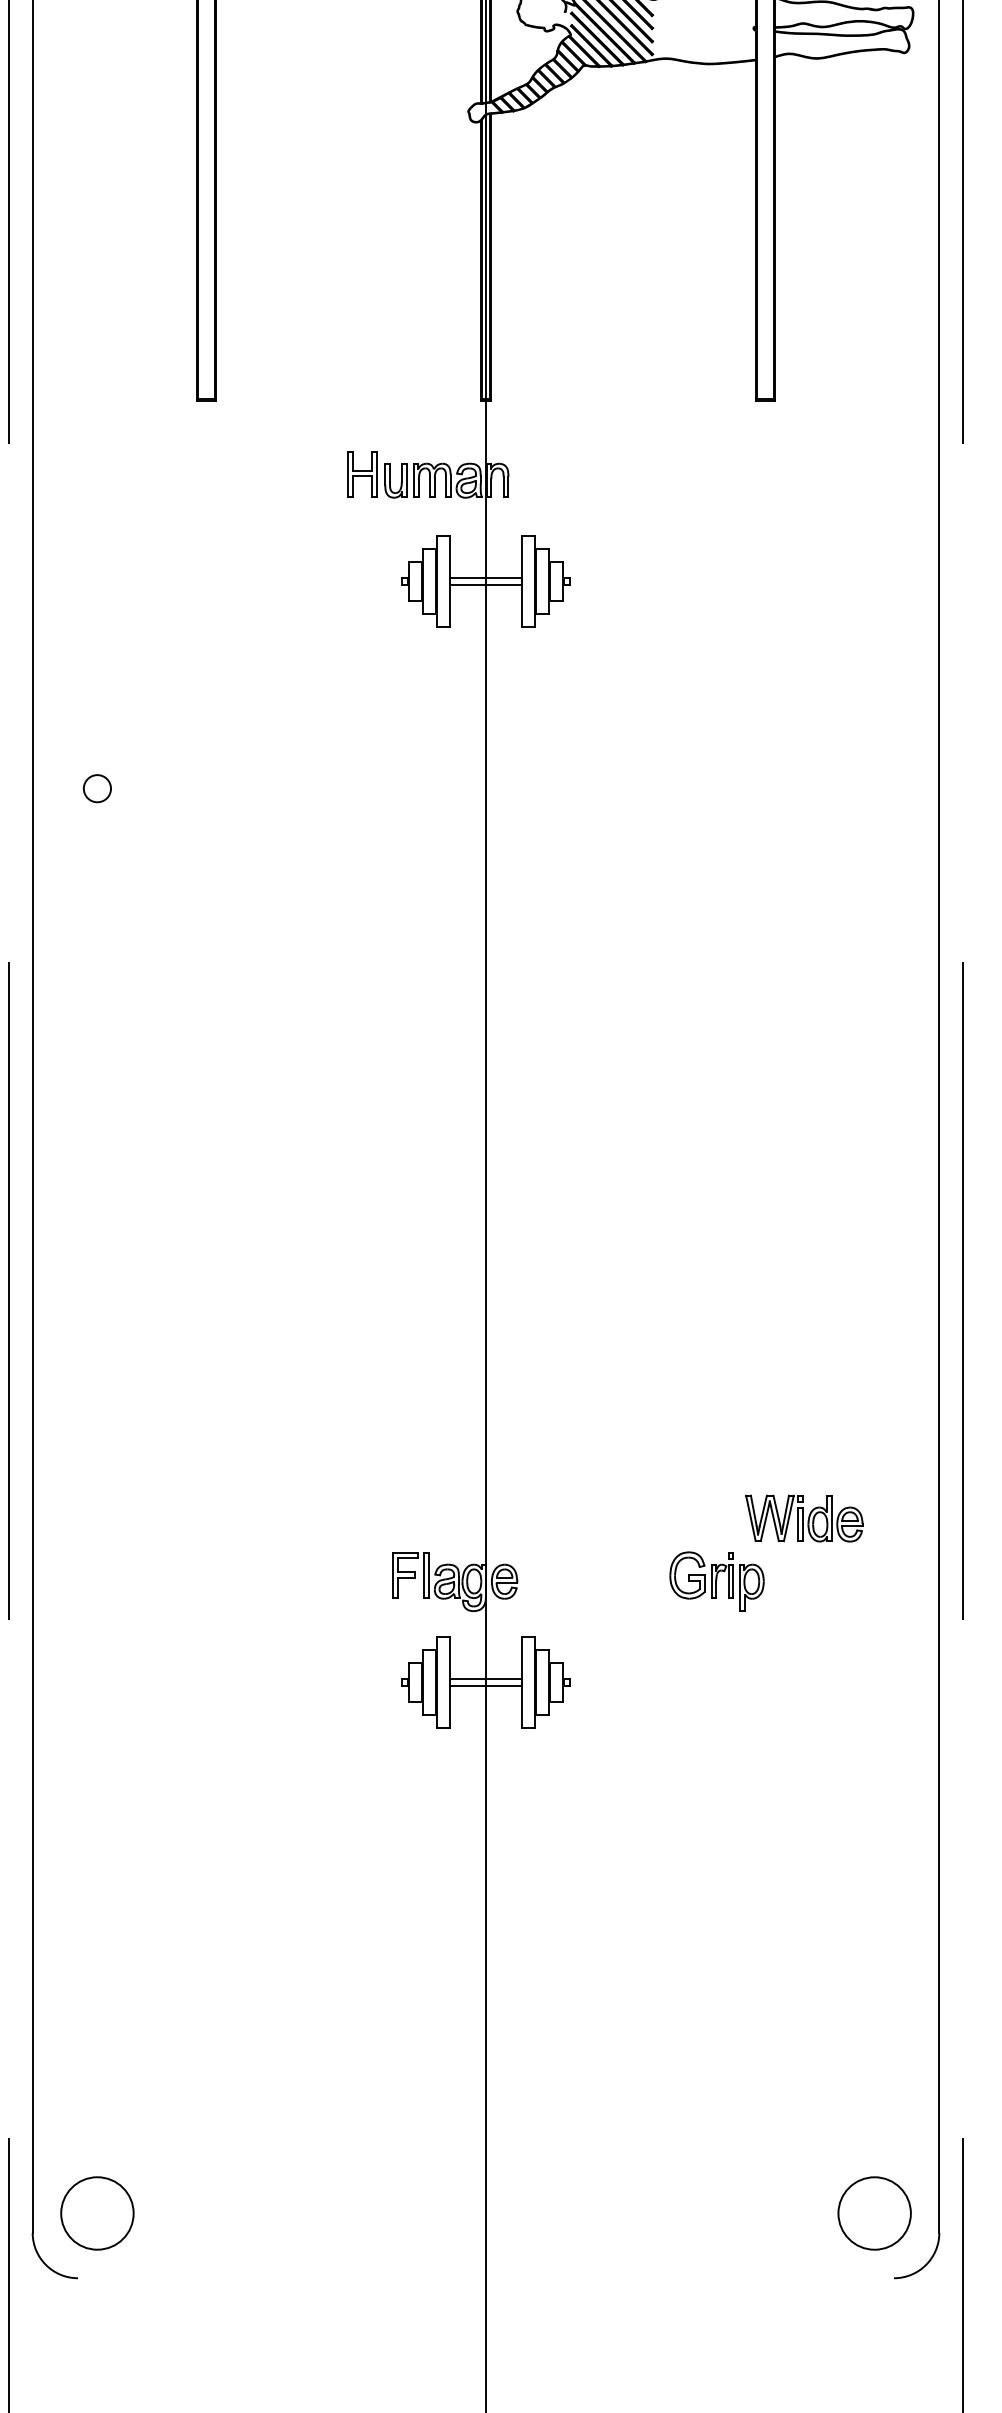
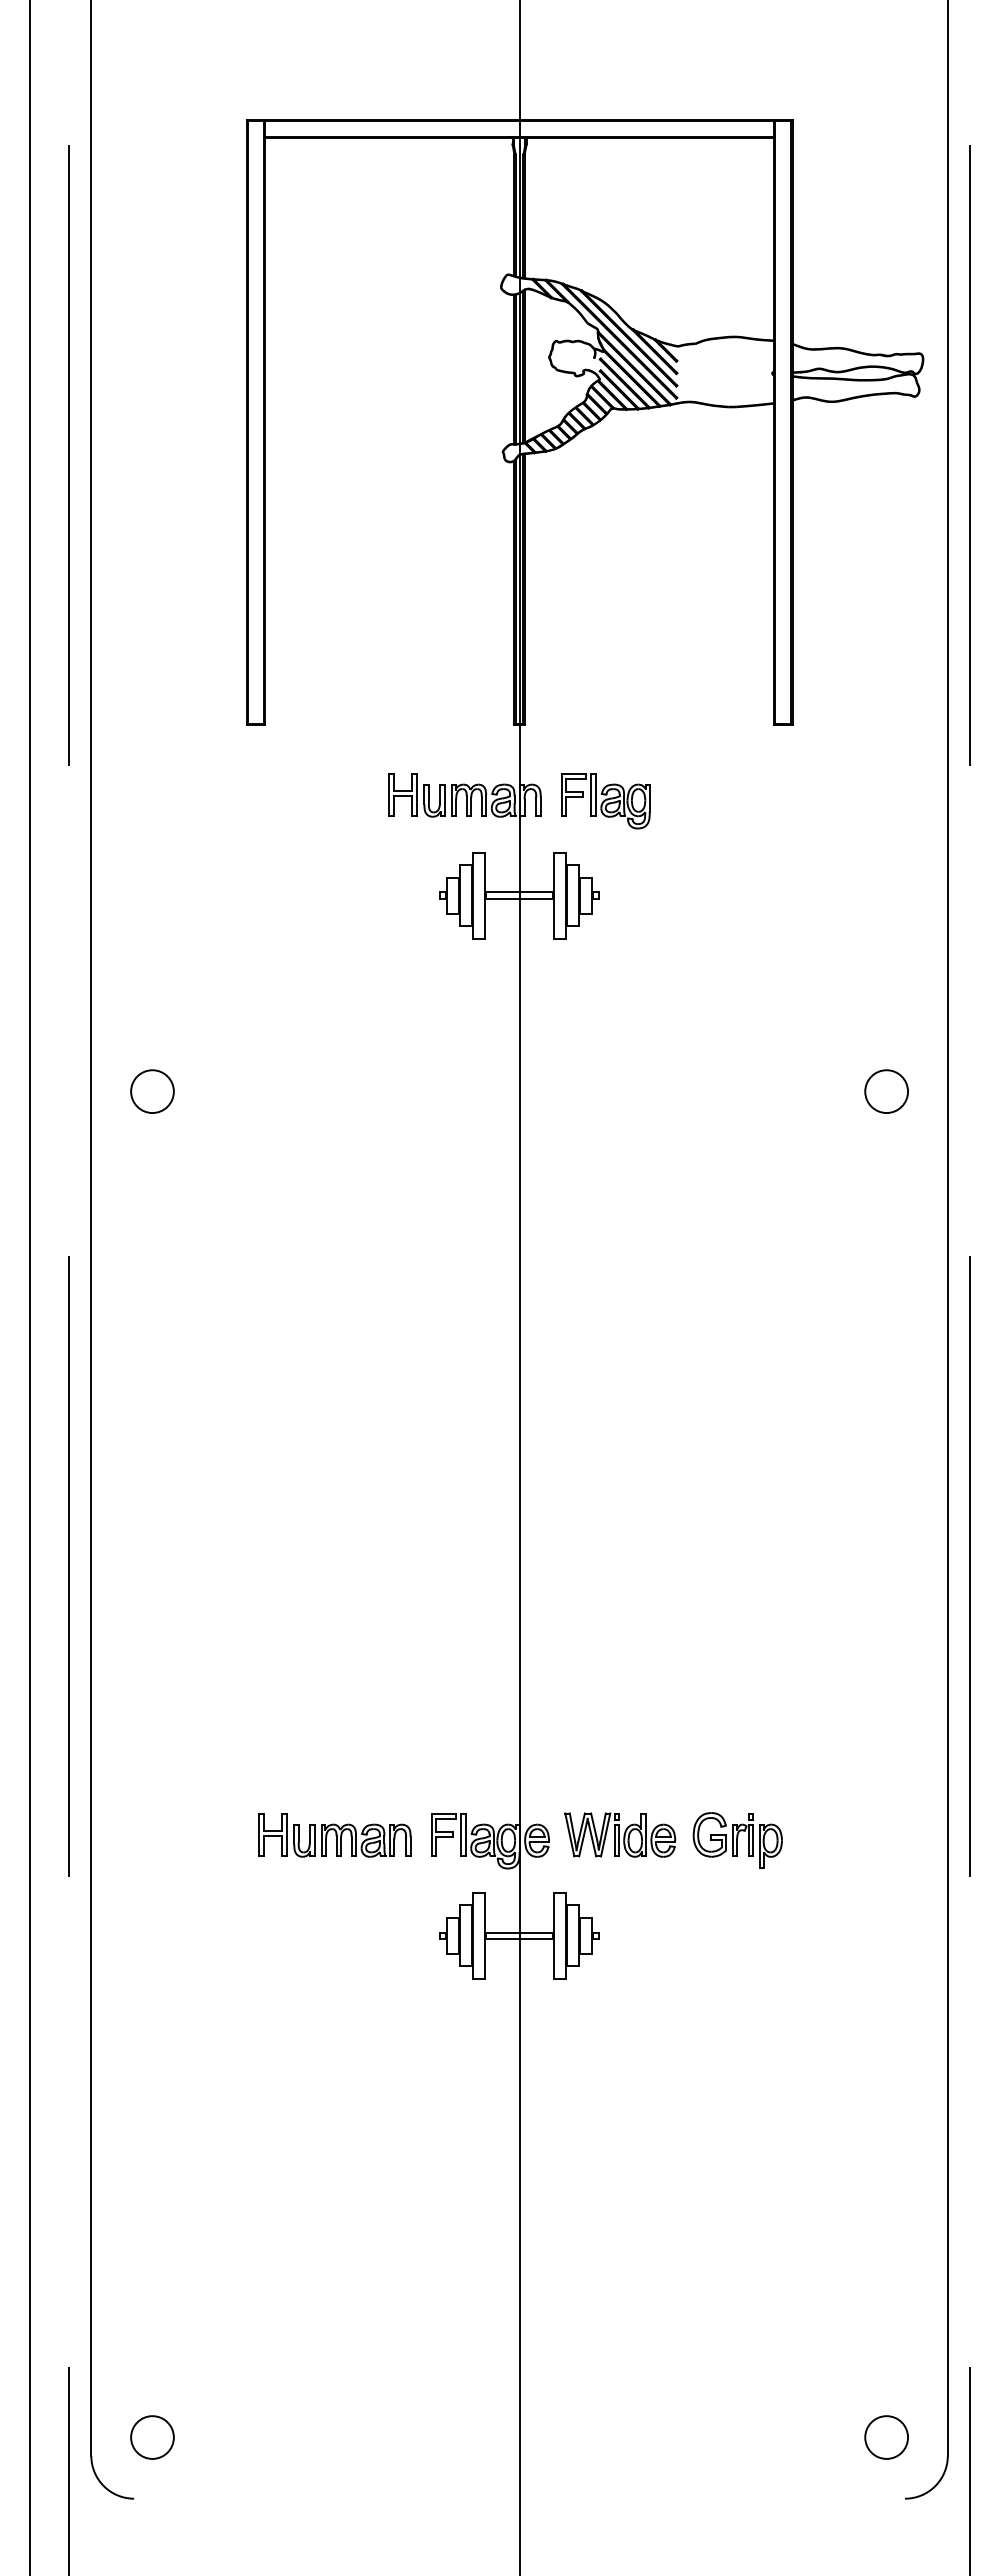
part: (576, 481) -> (605, 801), added
circle: (97, 788) -> (152, 1091), size x1.67
circle: (874, 788) -> (886, 1091), added
part: (804, 1517) -> (620, 1834), moved
part: (290, 1576) -> (334, 1835), added
circle: (97, 2213) -> (152, 2437), size x0.62
circle: (874, 2213) -> (886, 2437), size x0.62

